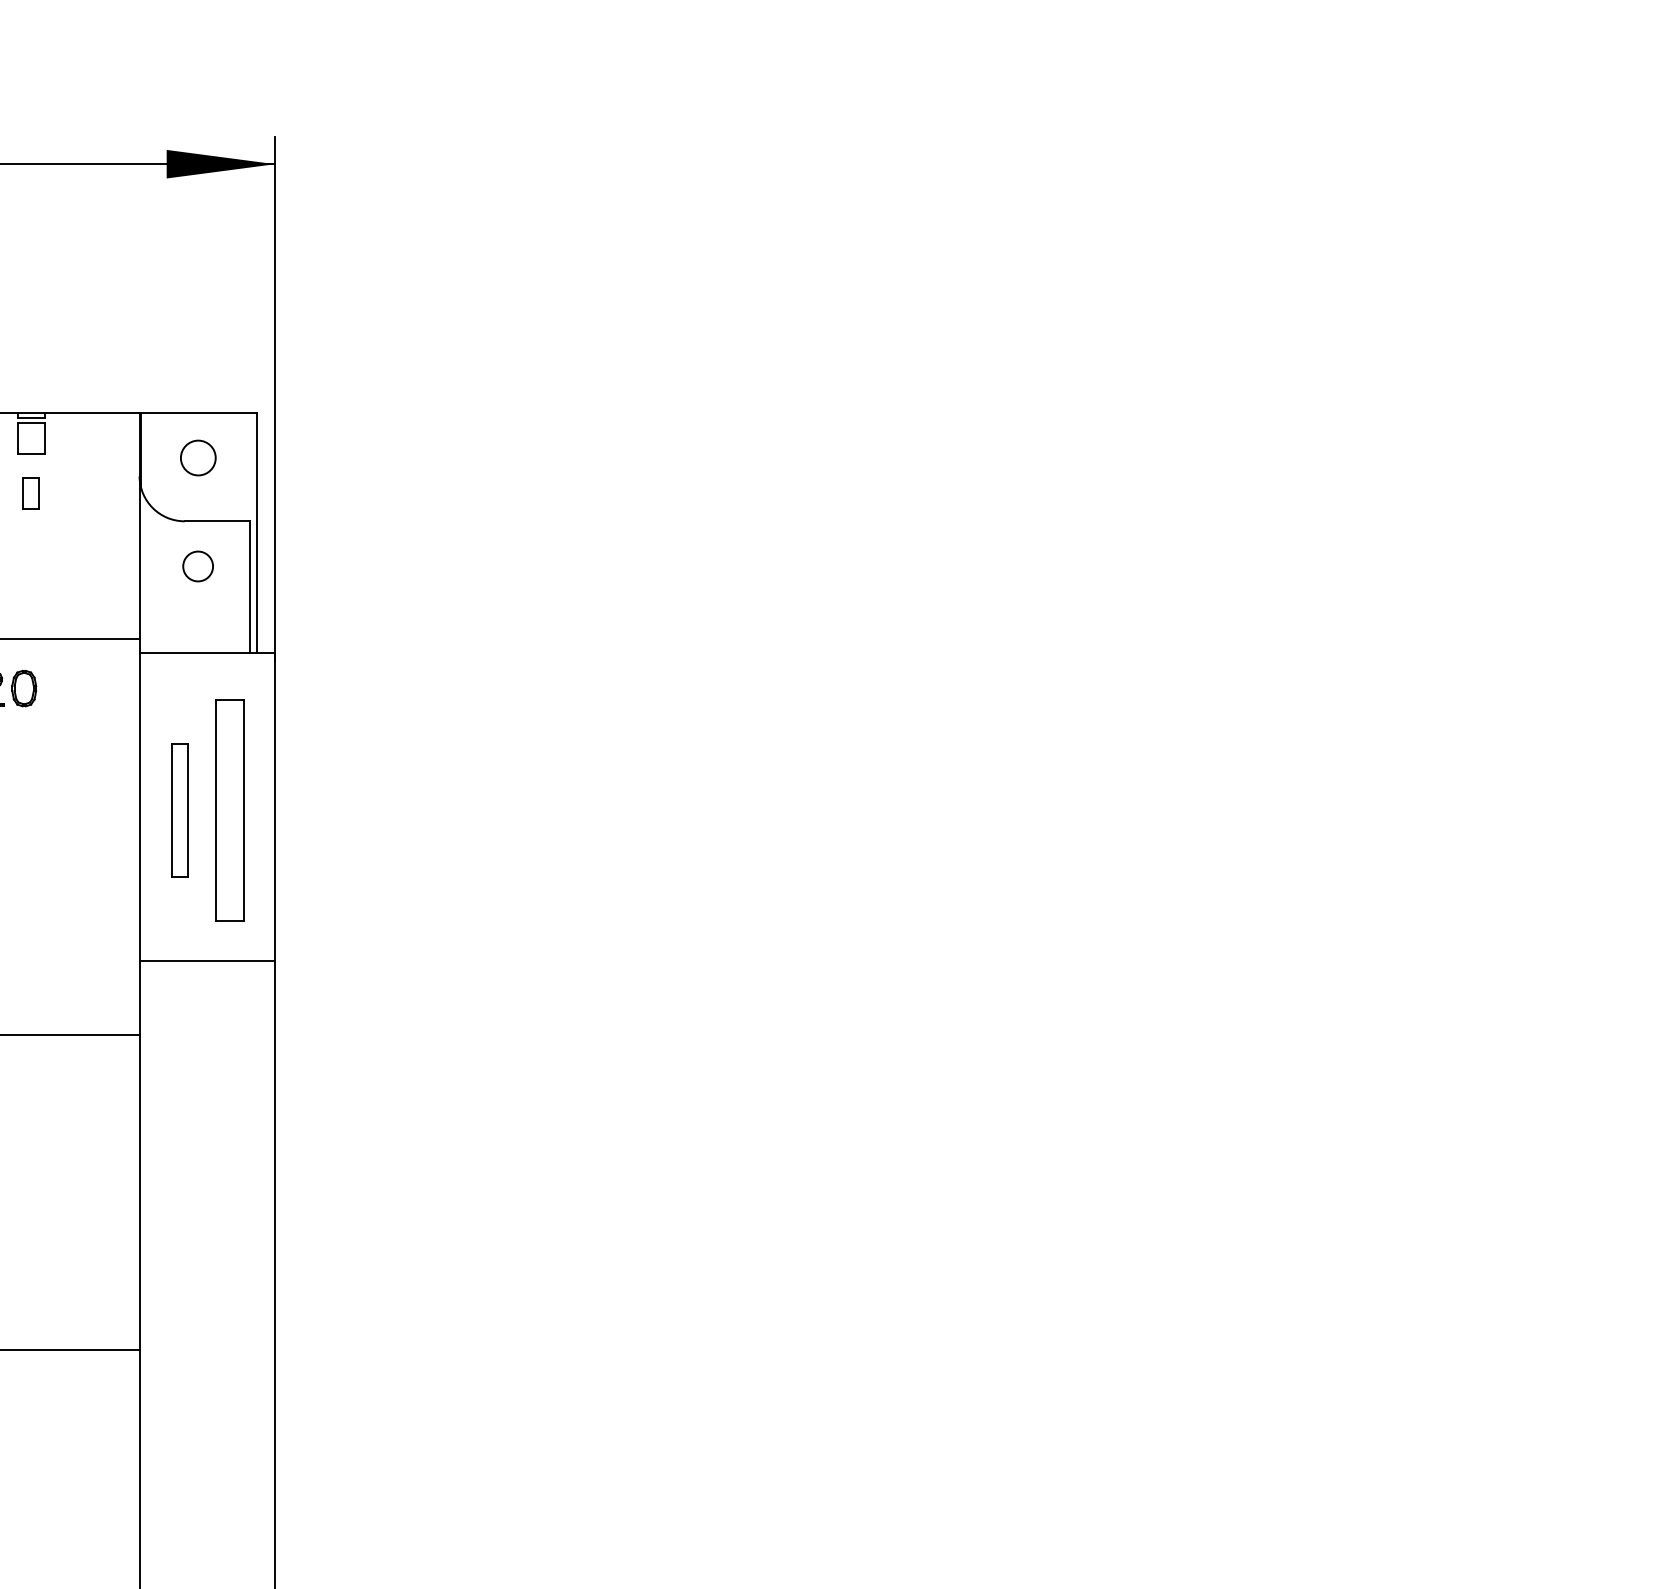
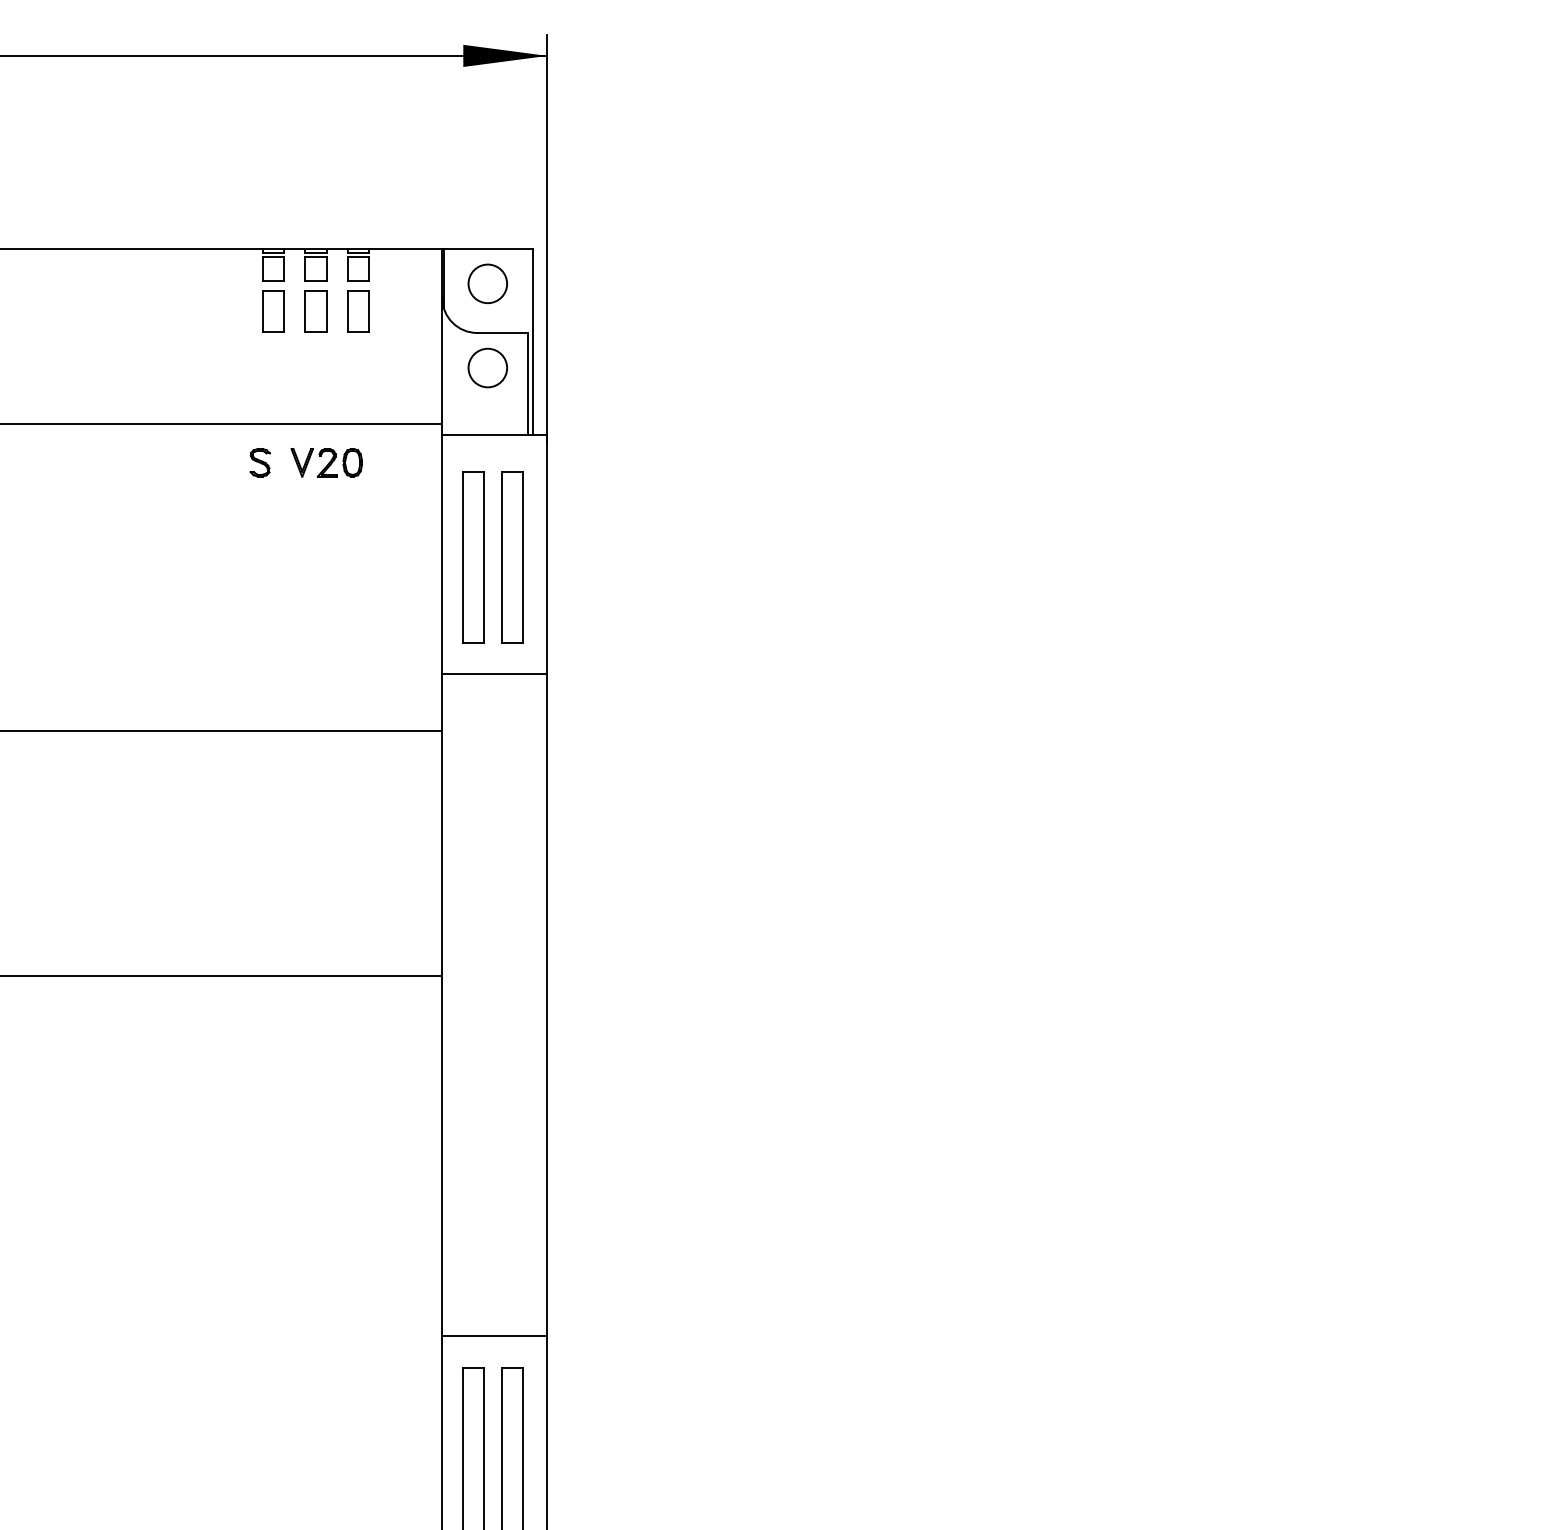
circle: (197, 457) -> (487, 283), size x1.43
part: (31, 493) -> (358, 311), size x1.67
circle: (197, 565) -> (487, 367), size x1.67
part: (179, 810) -> (473, 557), size x1.67

